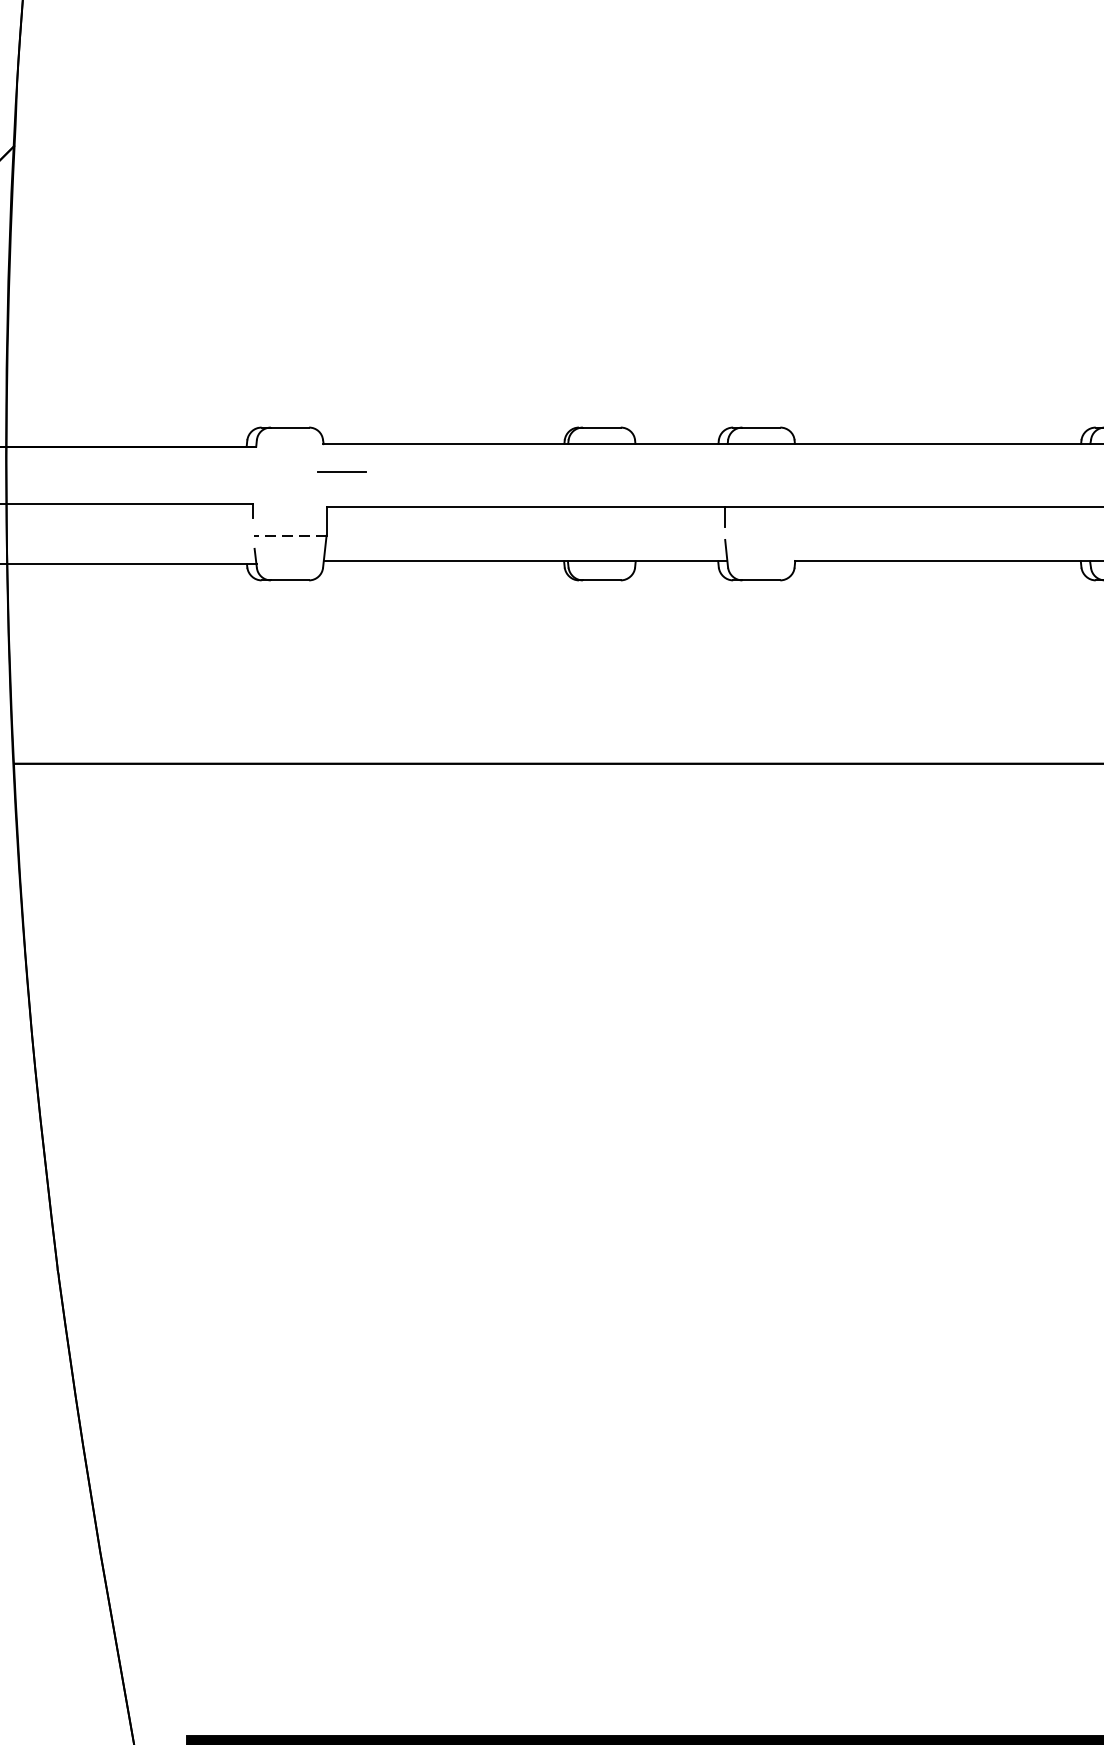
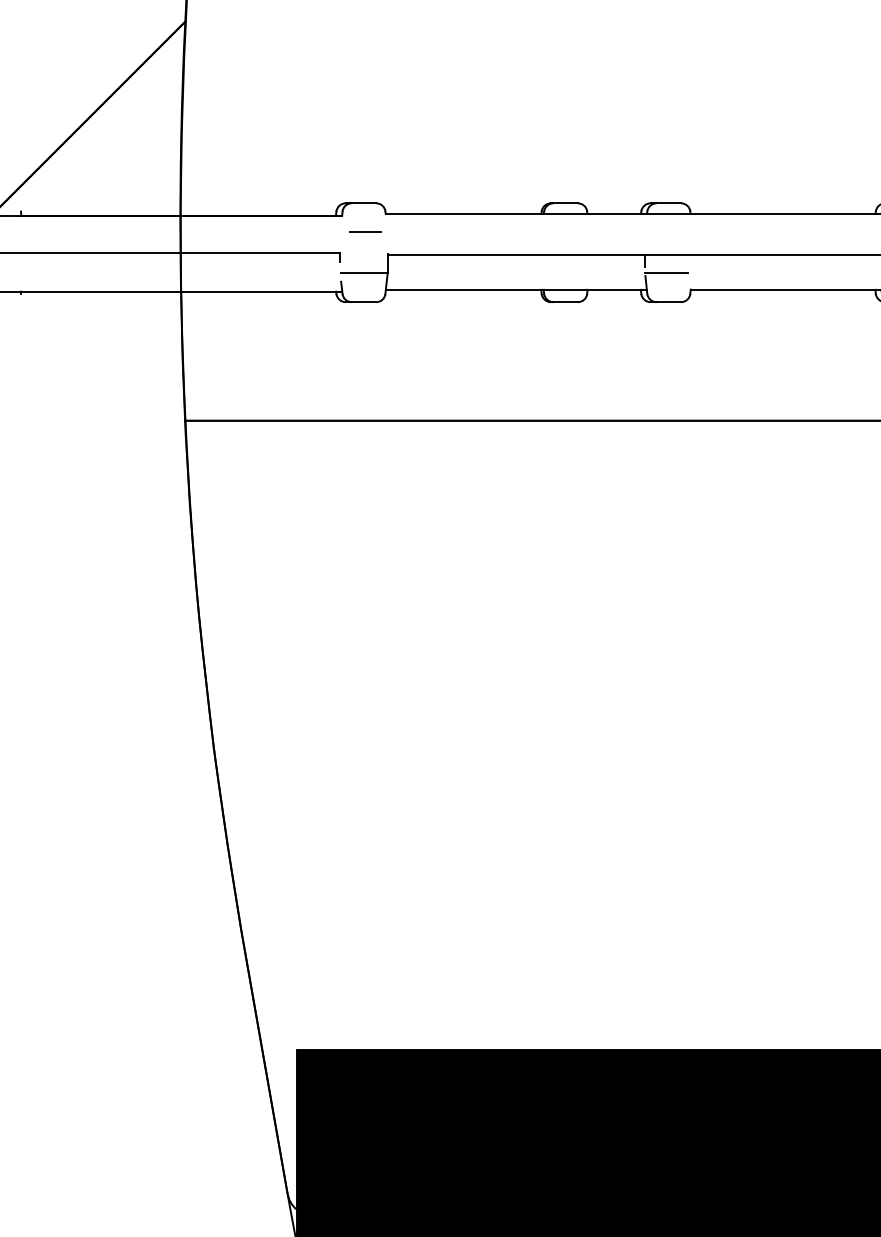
line: (341, 471) -> (365, 231), moved
line: (290, 536) -> (364, 273), dashed -> solid
line: (757, 536) -> (666, 273), added

